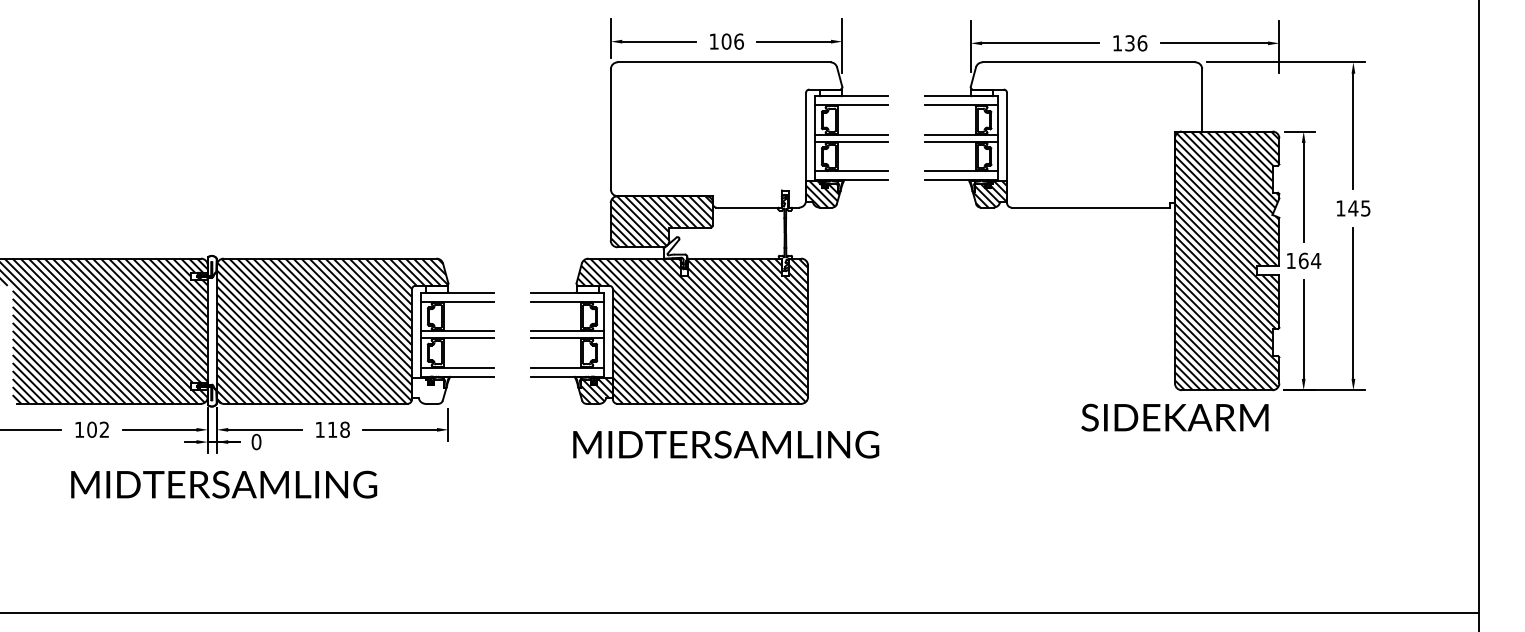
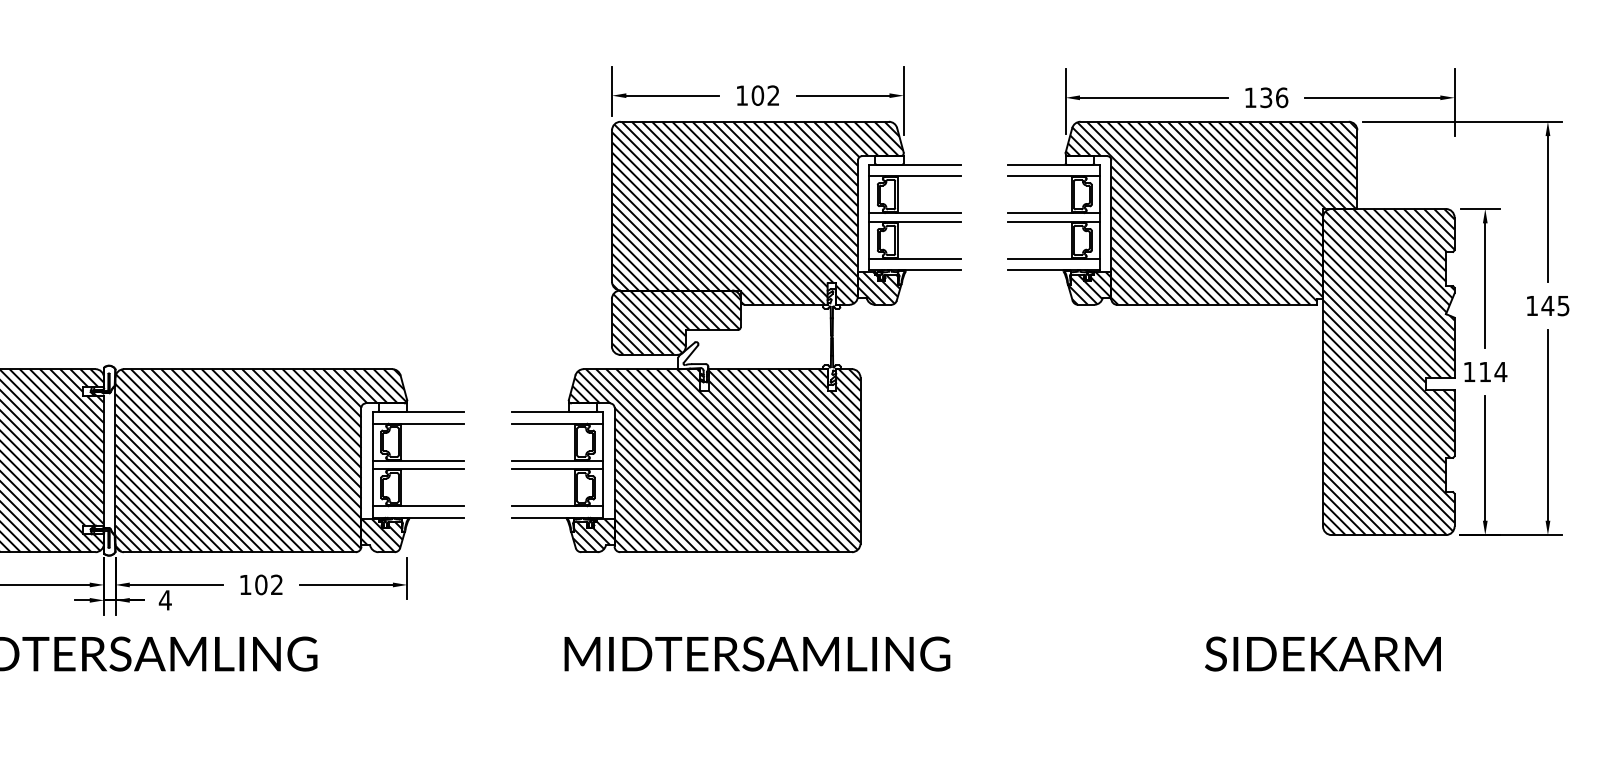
text: (738, 41) -> (772, 95), 106 -> 102
hatch: (725, 134) -> (756, 212), added
hatch: (1086, 134) -> (1211, 212), added
text: (1303, 260) -> (1485, 371), 164 -> 114
hatch: (428, 390) -> (382, 535), added
text: (1174, 417) -> (1322, 653), moved
text: (338, 429) -> (268, 584), 118 -> 102
text: (256, 441) -> (165, 599), 0 -> 4
text: (726, 444) -> (757, 653), moved

